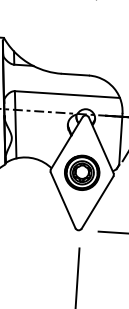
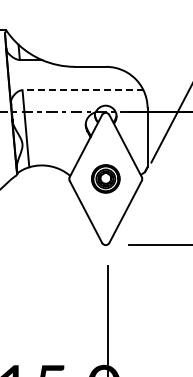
line: (66, 94) -> (82, 90), solid -> dashed
part: (81, 172) -> (105, 178), size x0.7

